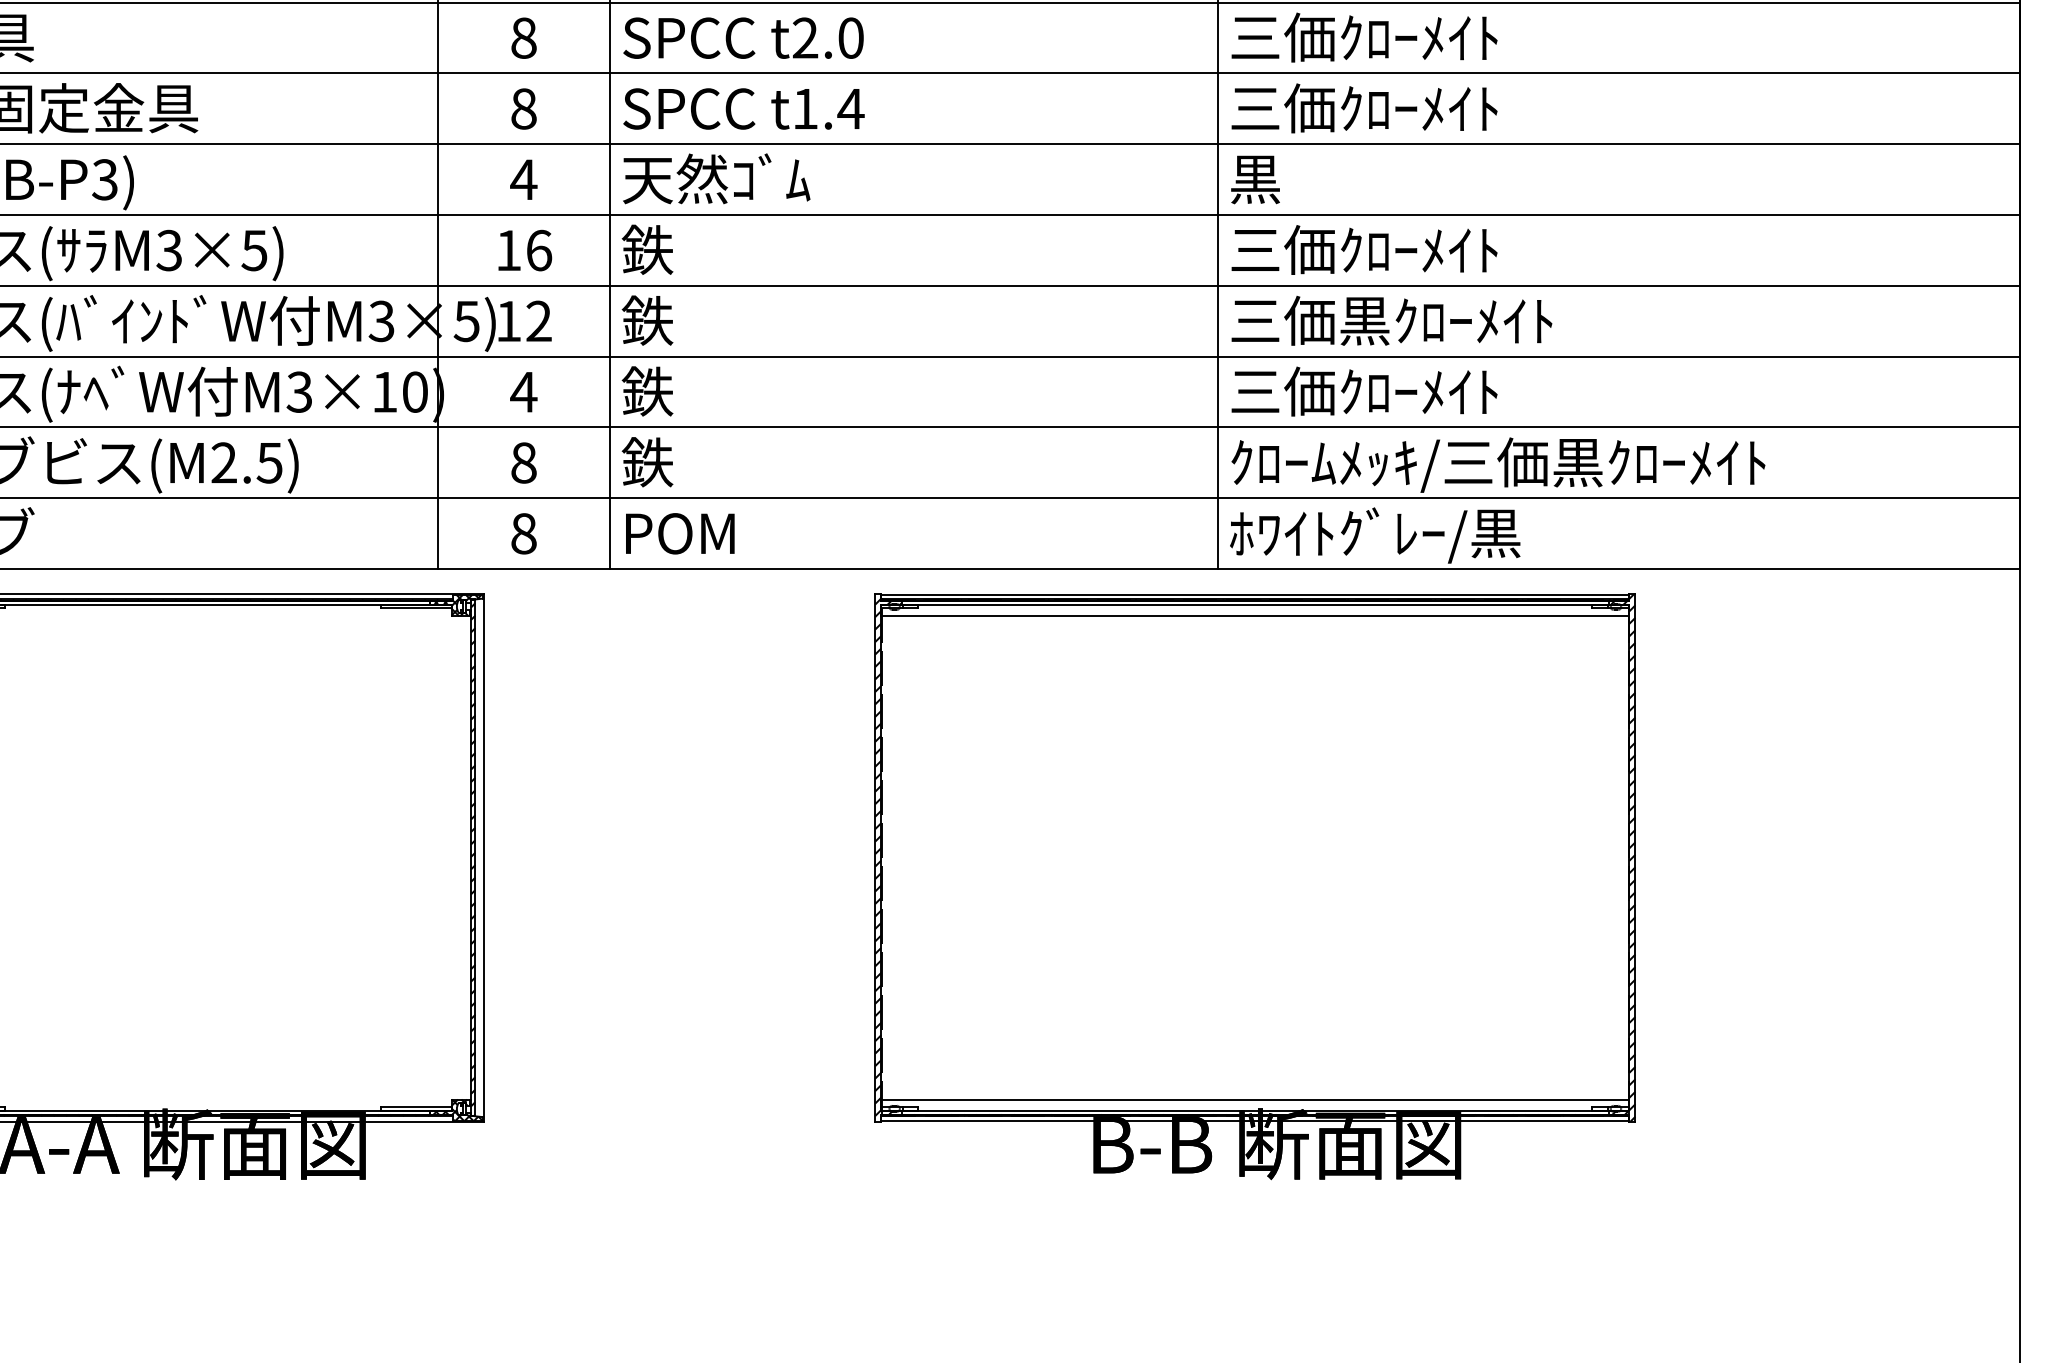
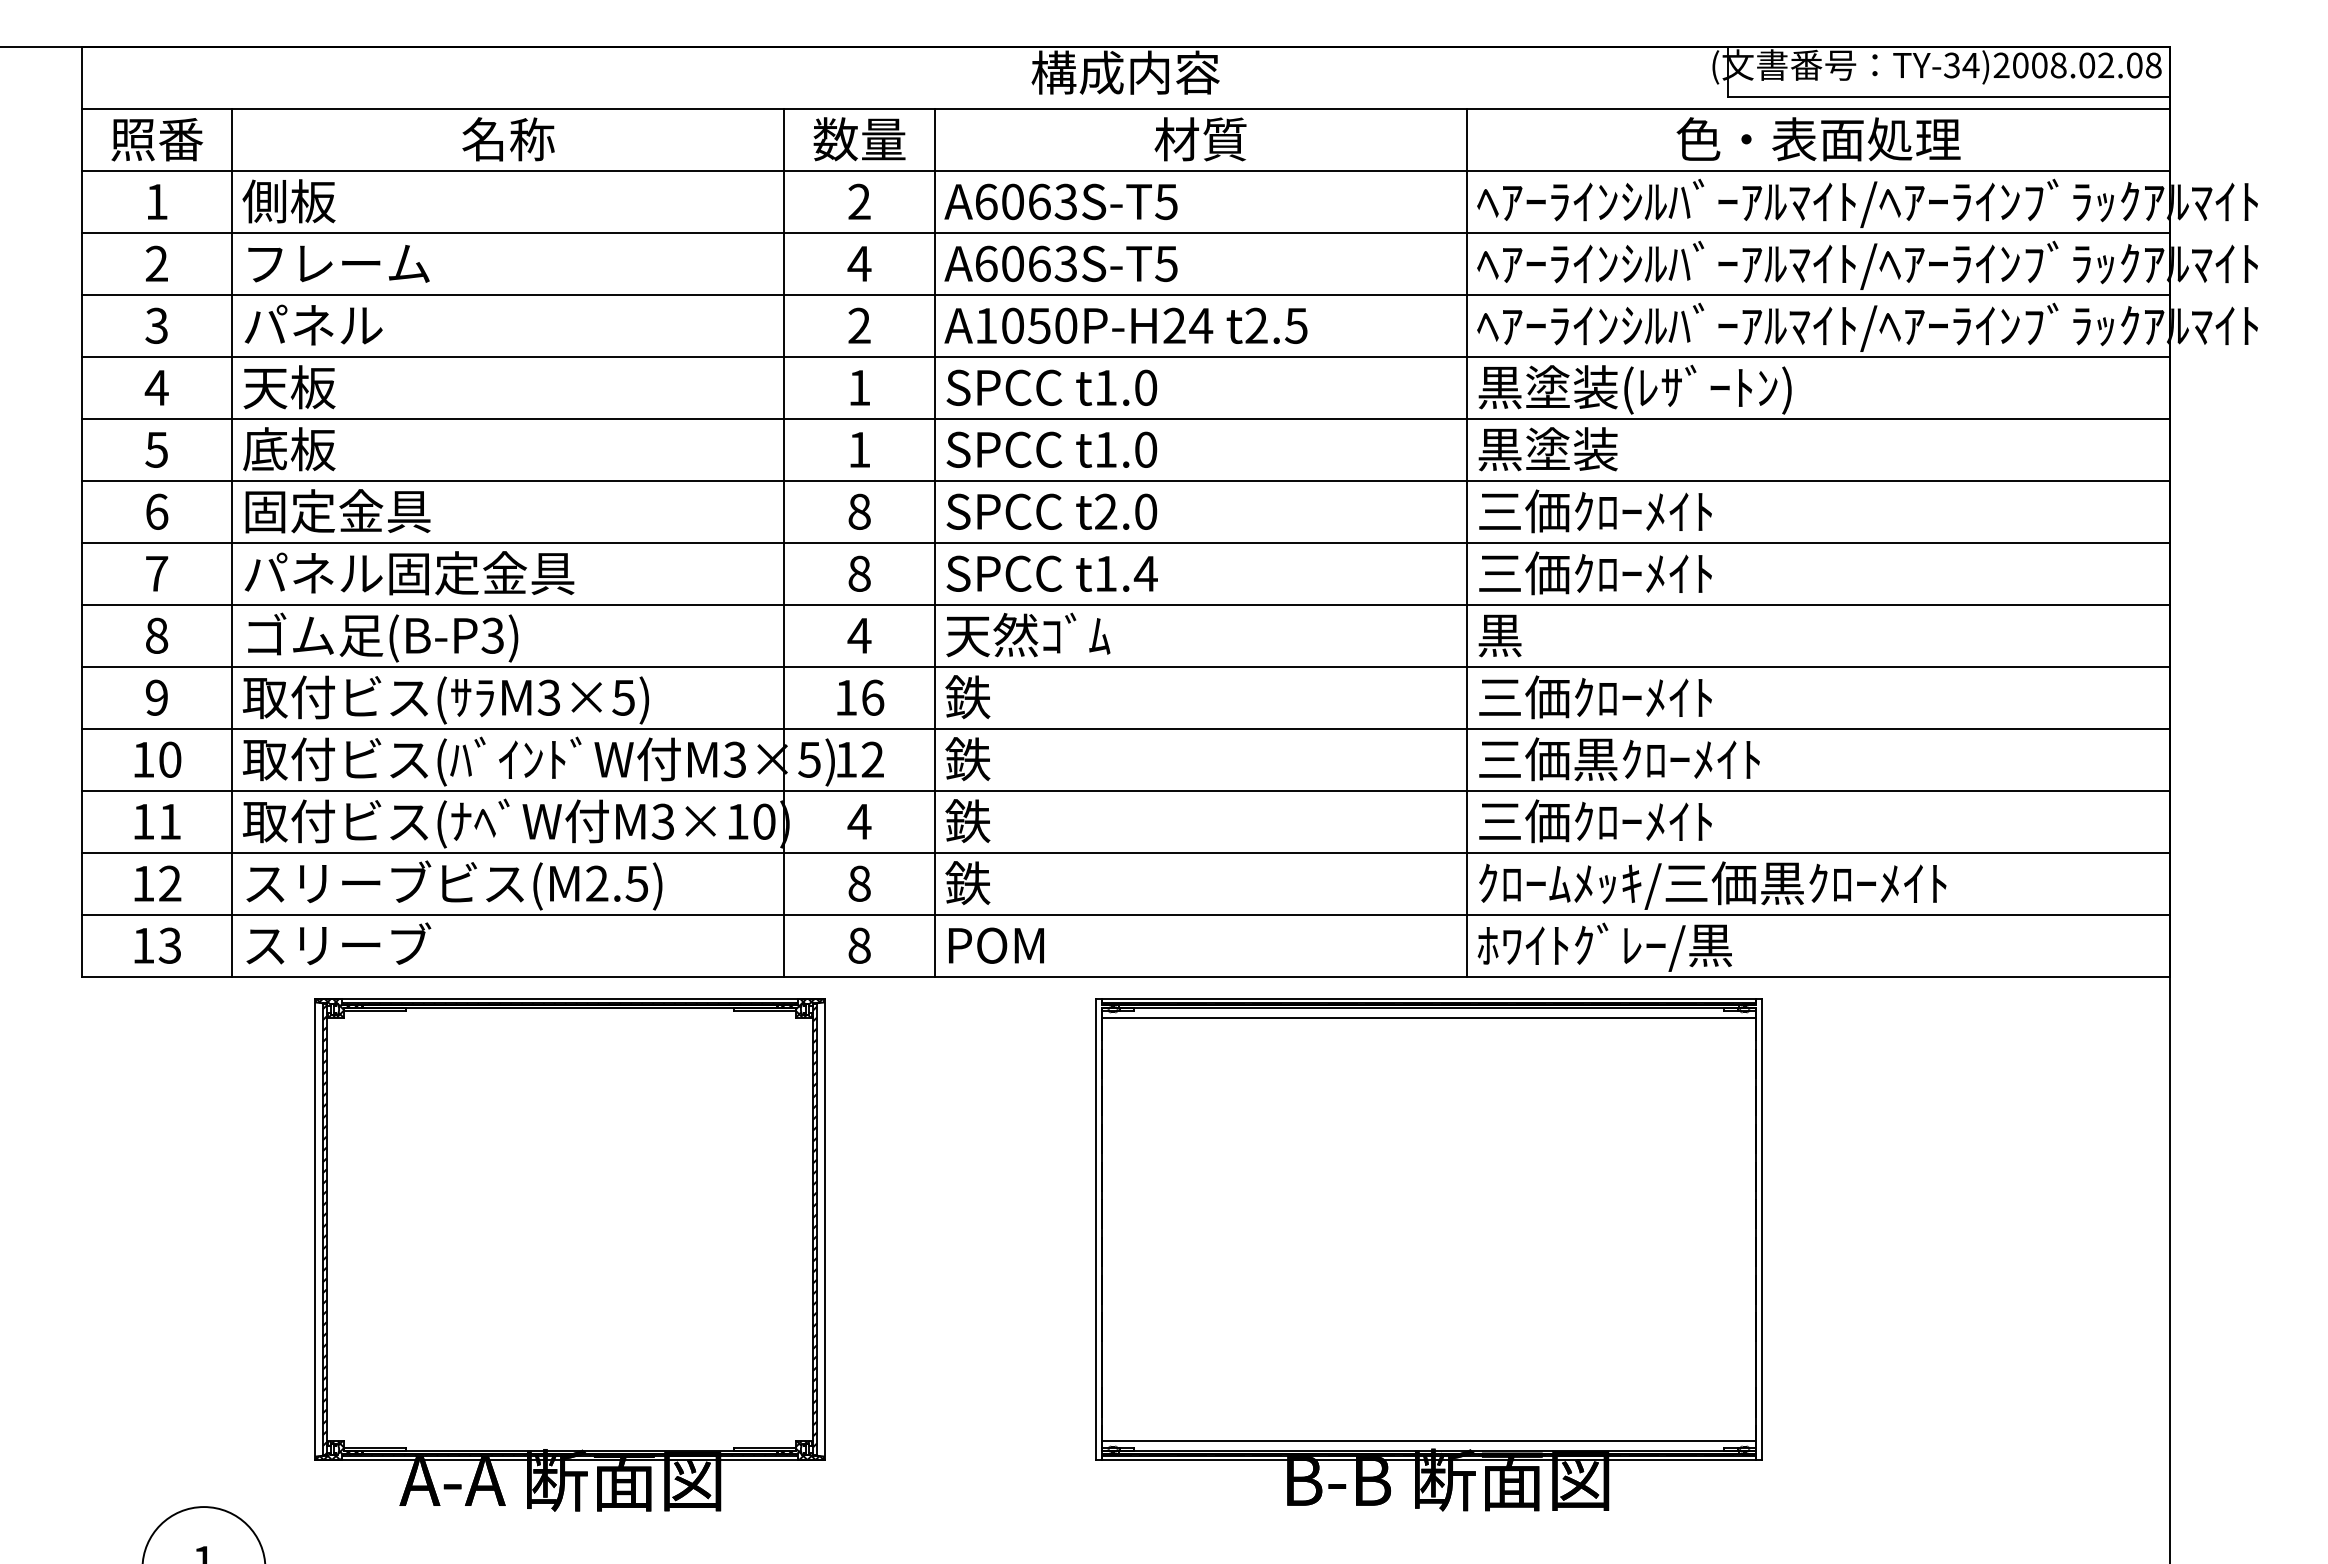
part: (1254, 886) -> (1428, 1254), moved

